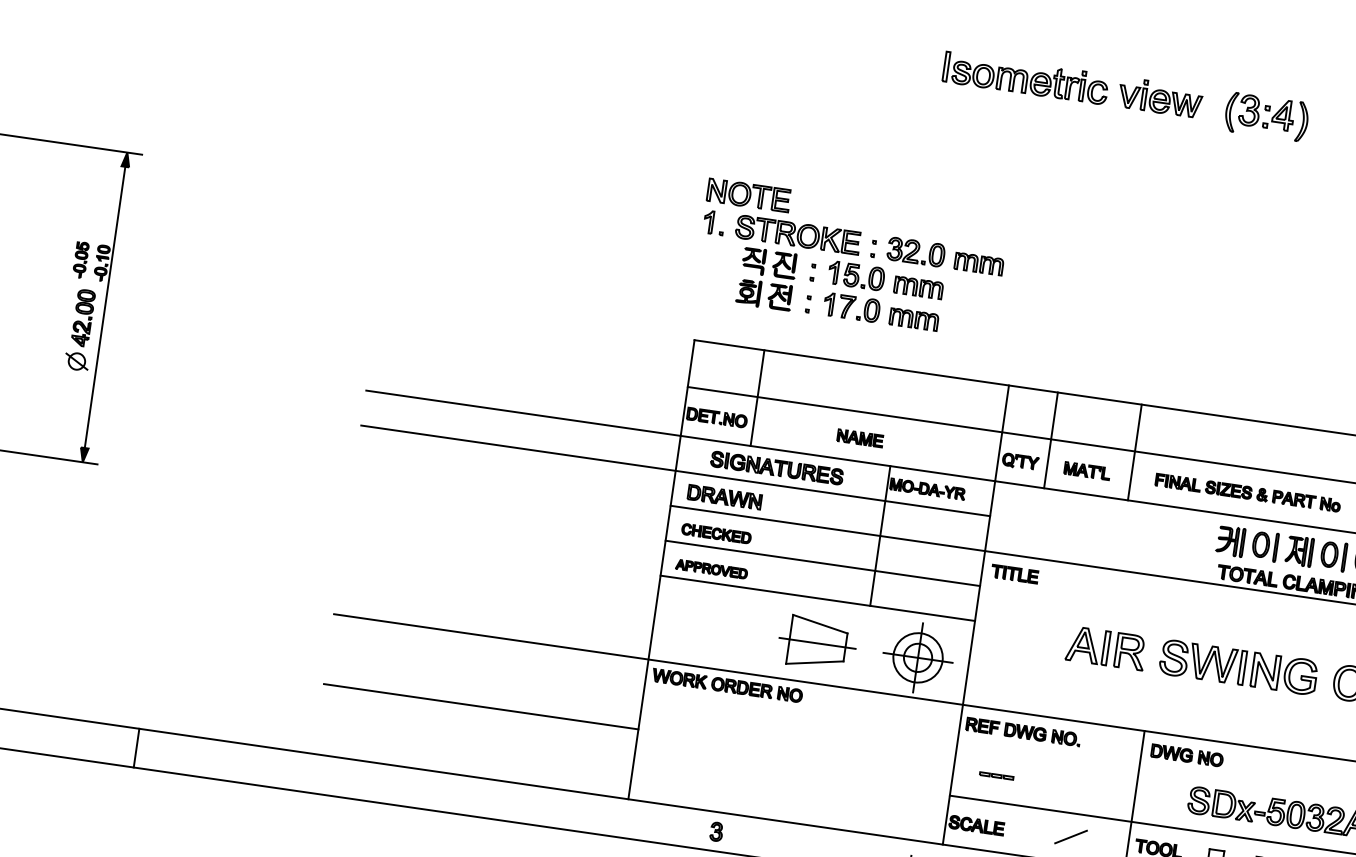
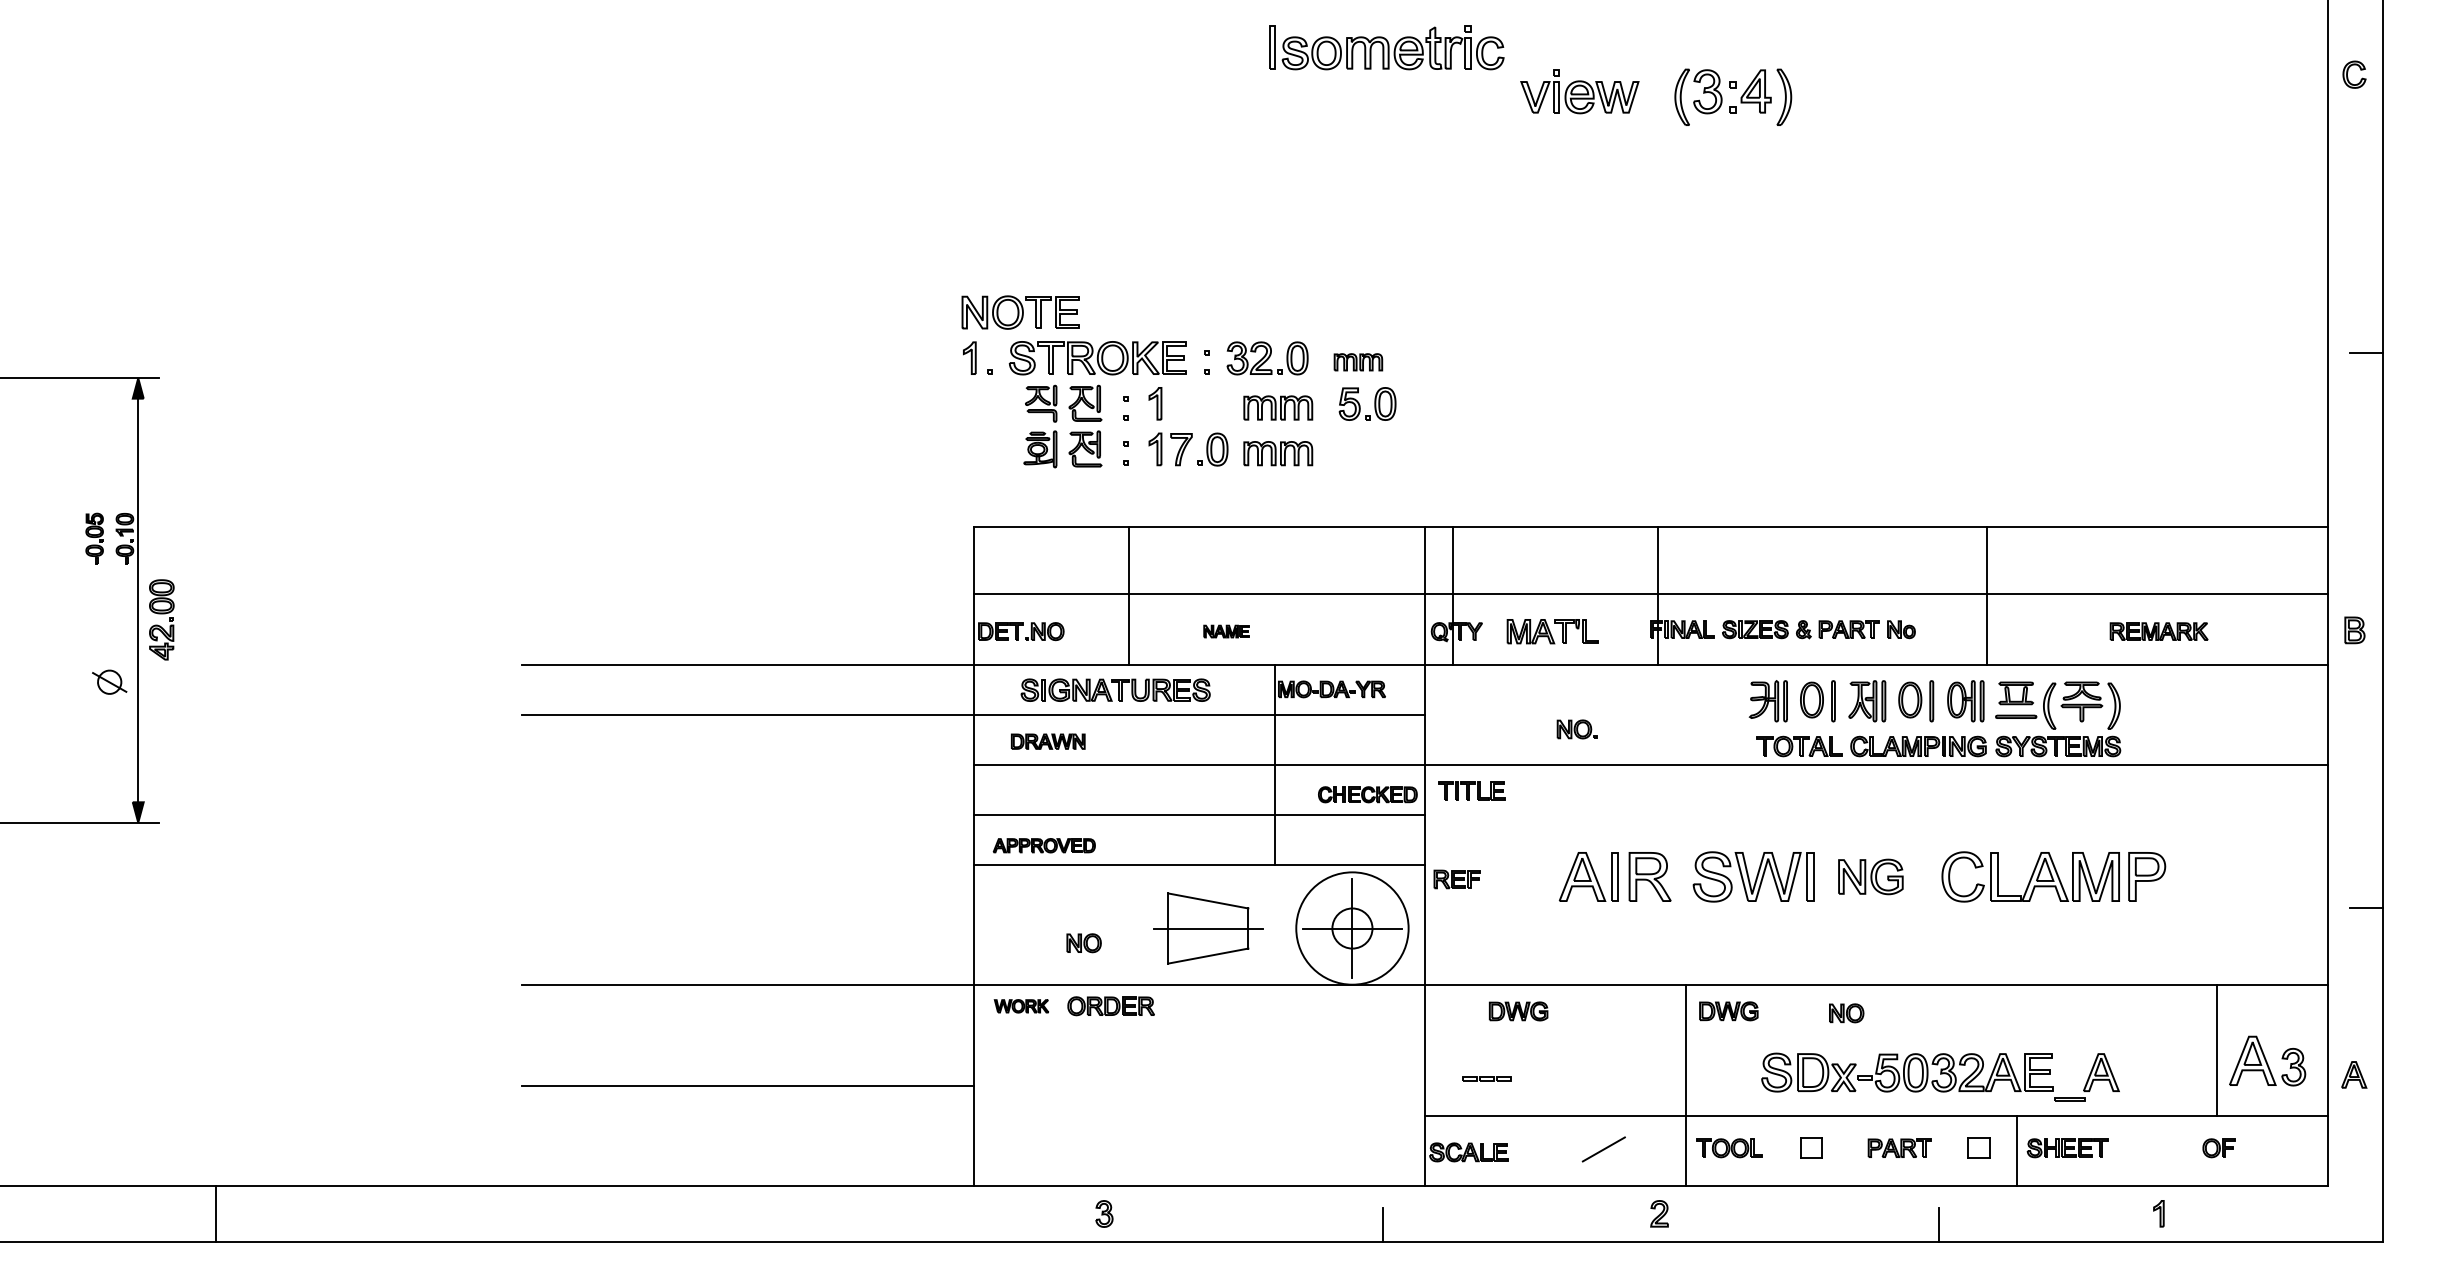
part: (1025, 78) -> (1386, 47), moved
part: (979, 263) -> (1358, 361), size x0.7
part: (869, 277) -> (1374, 403), moved
part: (83, 317) -> (161, 619), moved
line: (757, 397) -> (1129, 595), moved
part: (860, 438) -> (1226, 631), size x0.7
line: (1051, 440) -> (1453, 595), moved
line: (1134, 452) -> (1657, 595), moved
part: (1087, 471) -> (1552, 631), size x1.4
part: (725, 497) -> (1048, 741), size x0.7
part: (716, 533) -> (1367, 794), moved
circle: (918, 657) -> (1352, 928), size x1.6
part: (1284, 673) -> (1870, 876), size x0.7
part: (679, 678) -> (1021, 1006), size x0.7
part: (789, 694) -> (1083, 943), moved
part: (982, 726) -> (1456, 879), moved
part: (1065, 738) -> (1576, 729), moved
line: (136, 747) -> (215, 1213), moved
part: (1210, 759) -> (1846, 1013), moved

